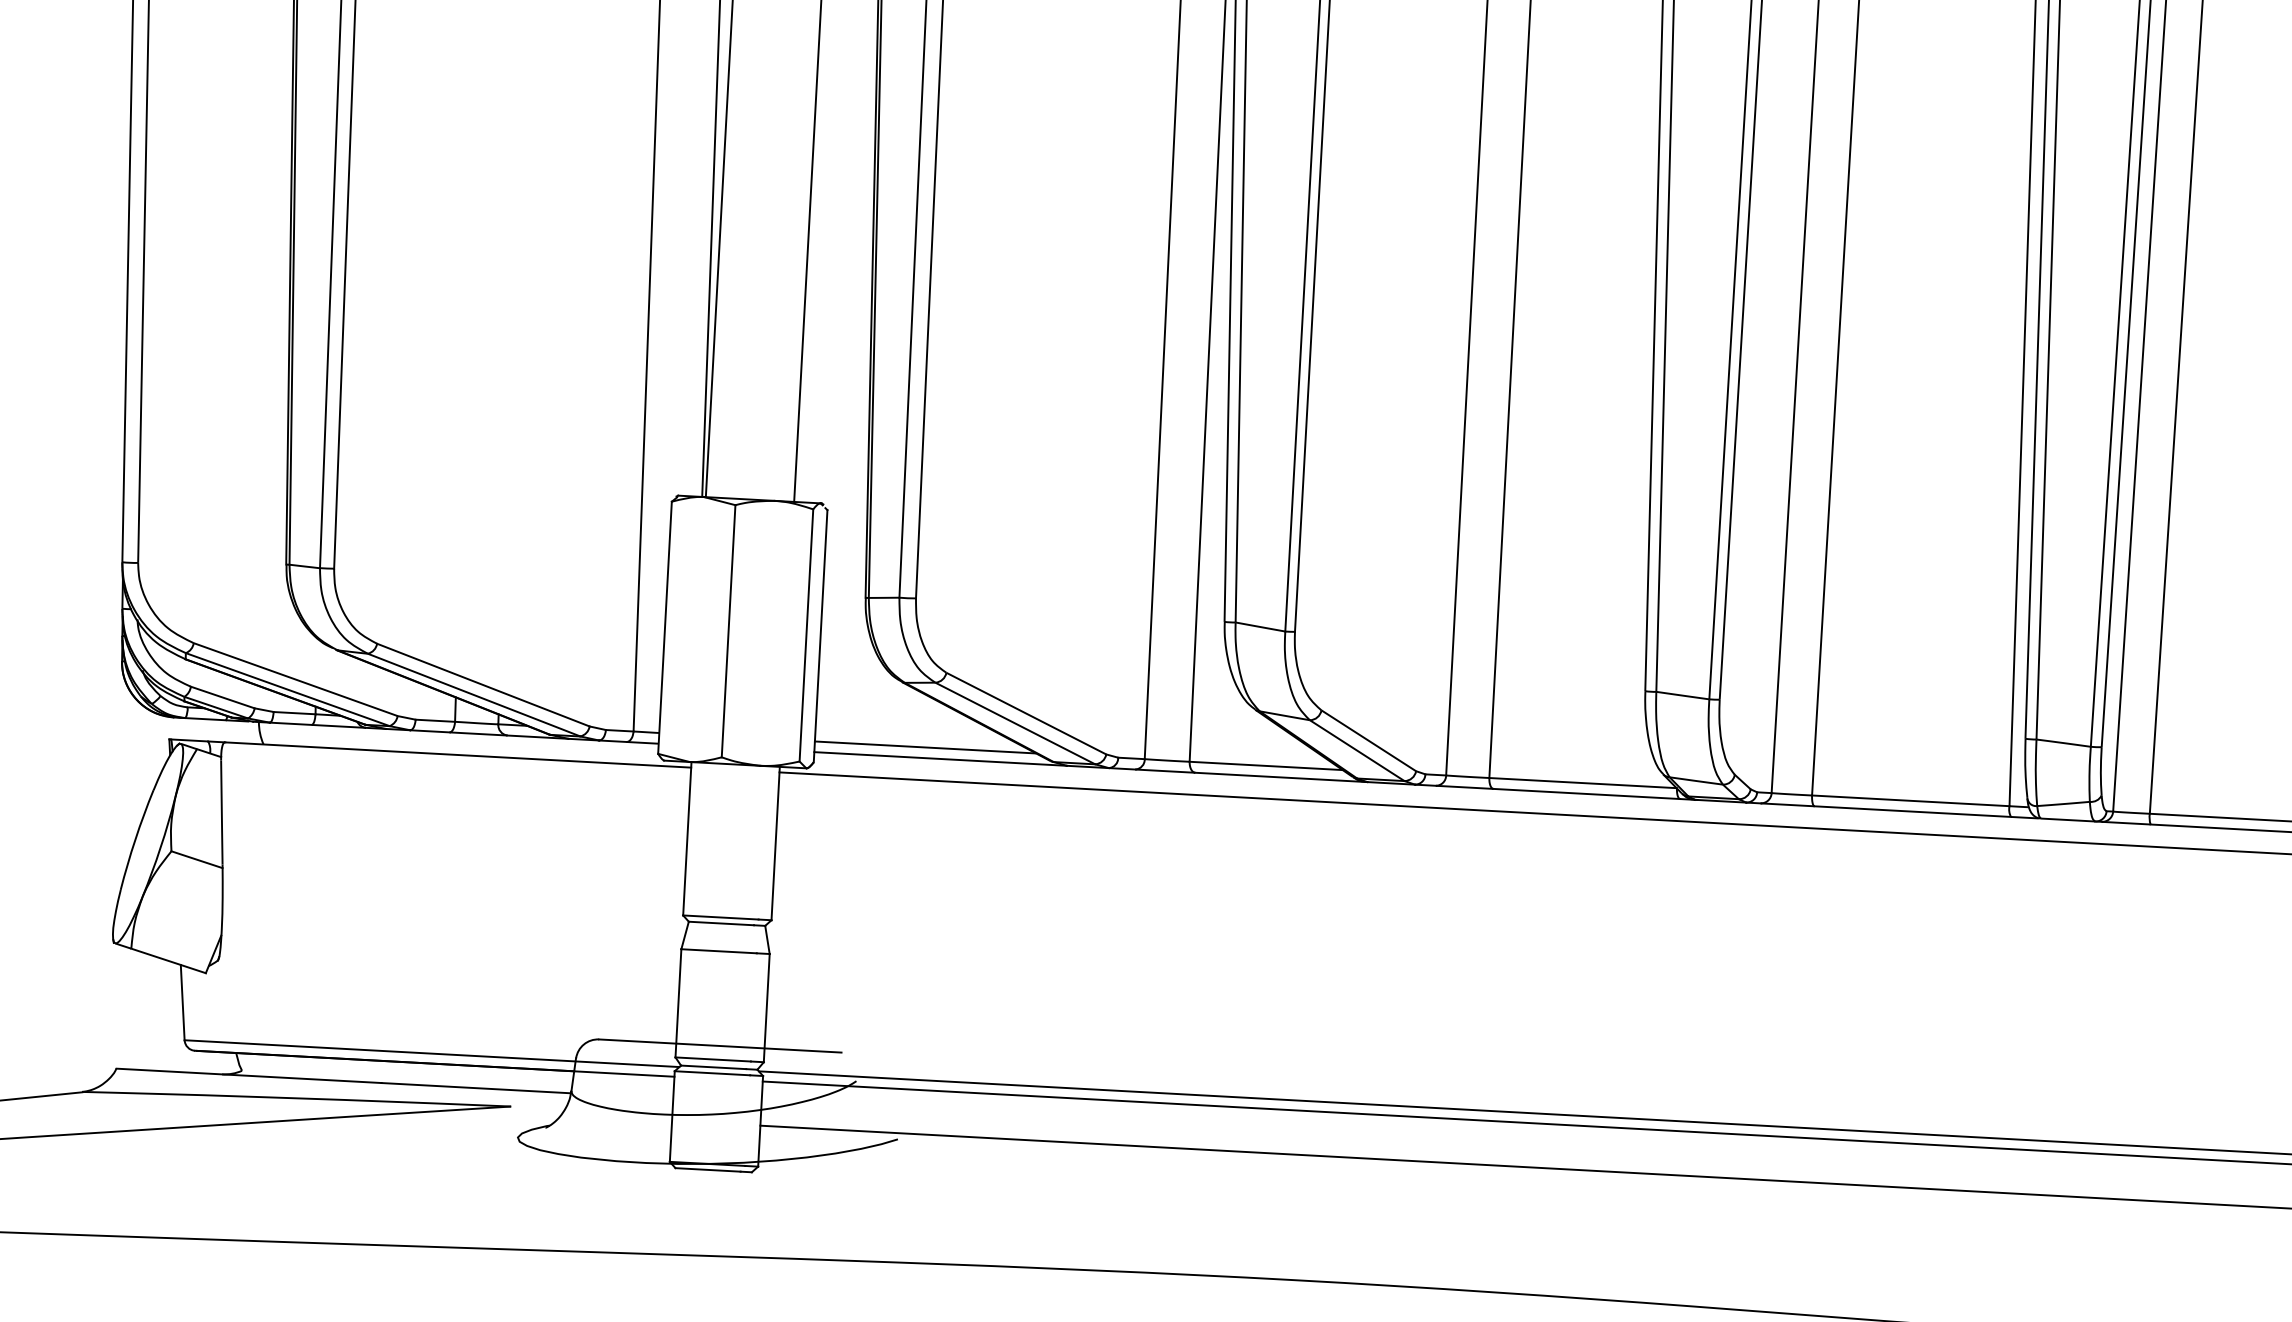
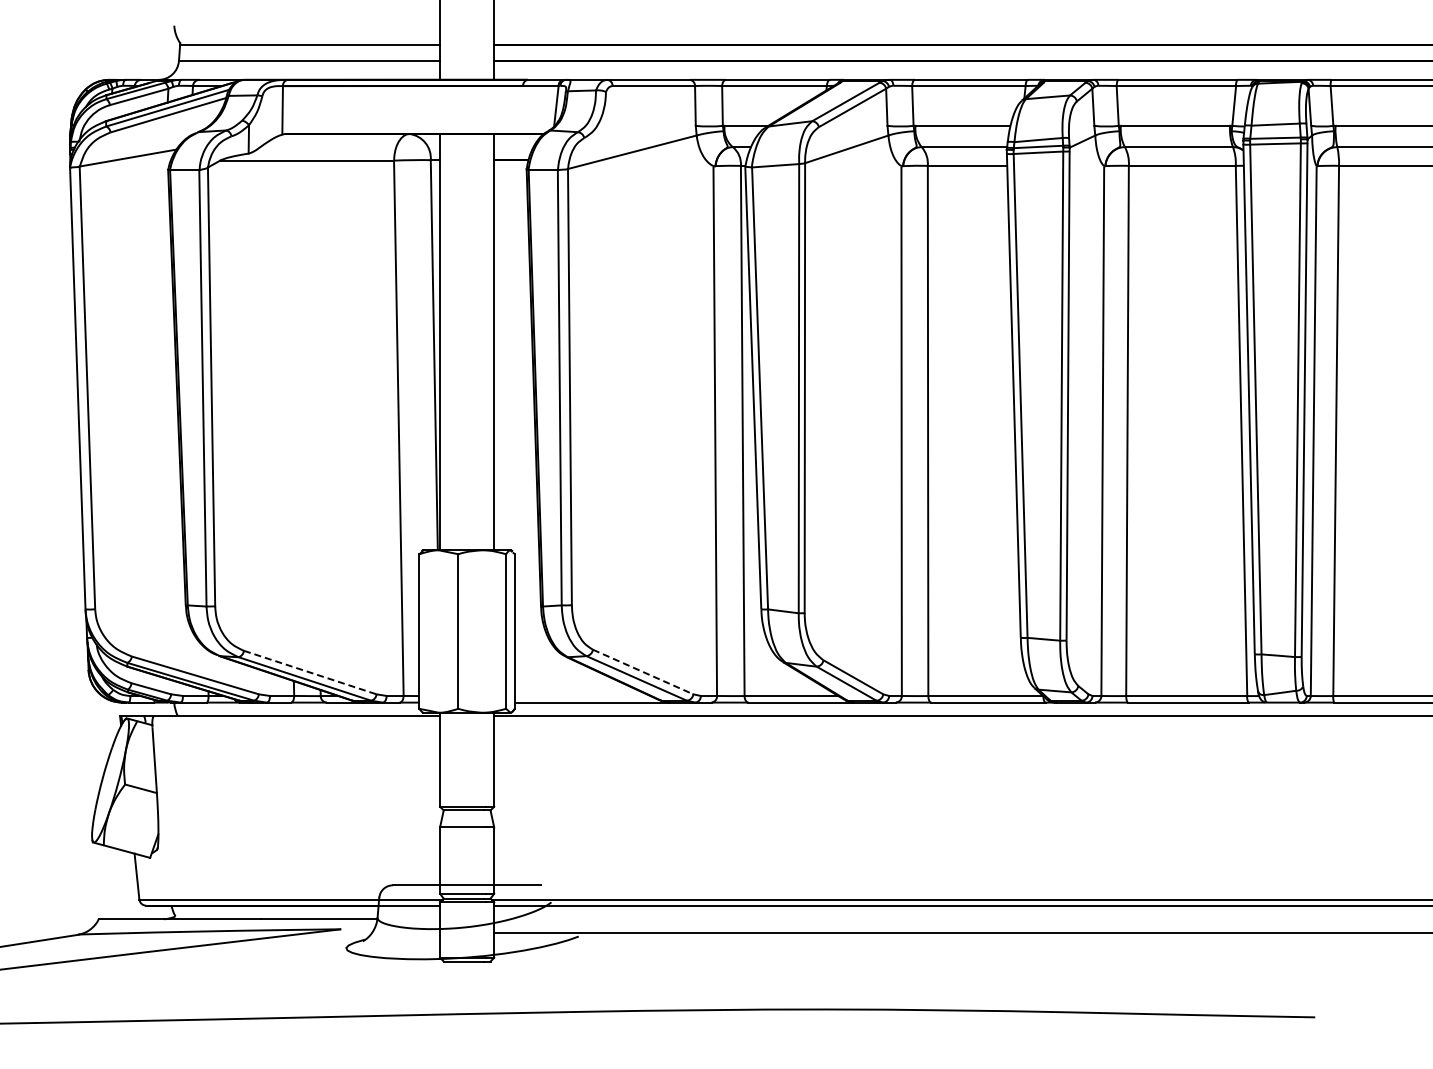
line: (483, 685) -> (310, 672), solid -> dashed
line: (1026, 714) -> (643, 672), solid -> dashed
line: (925, 748) -> (582, 696), removed

